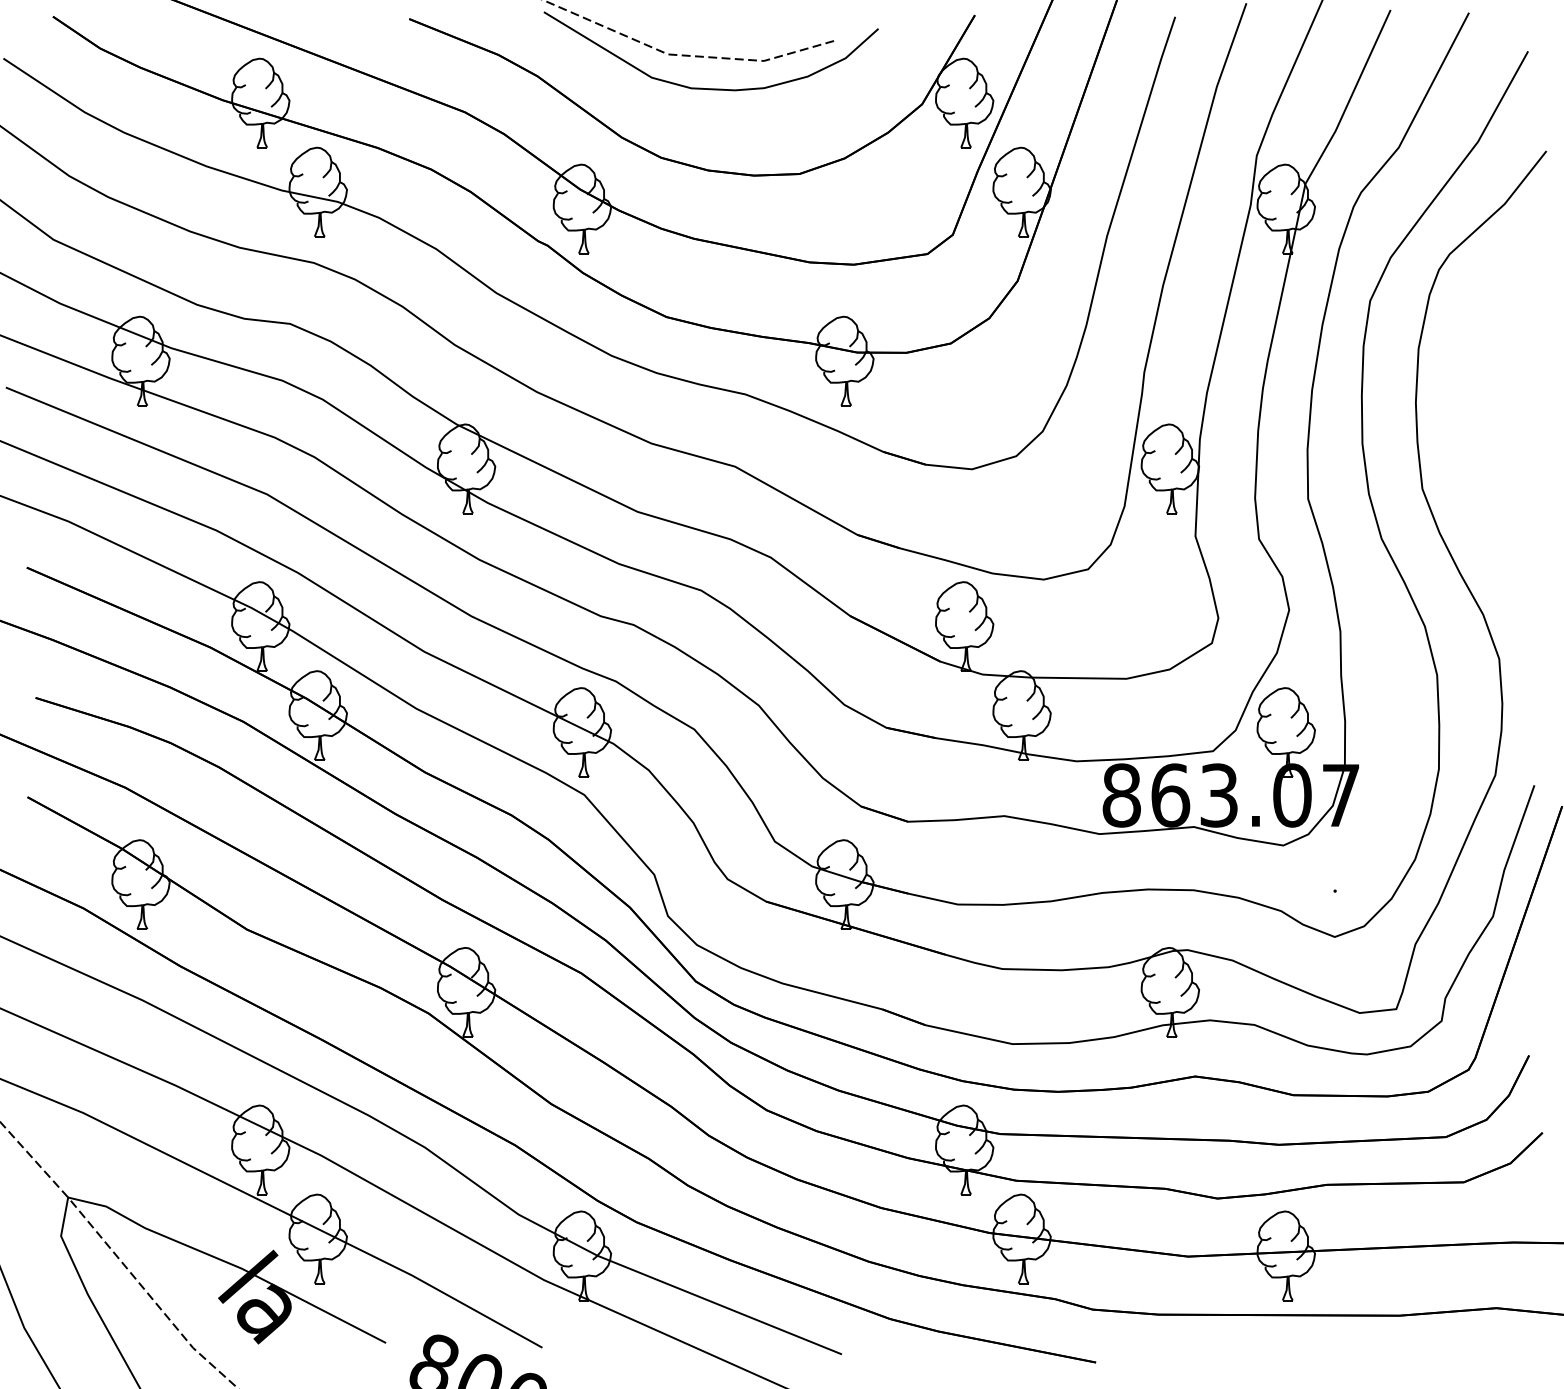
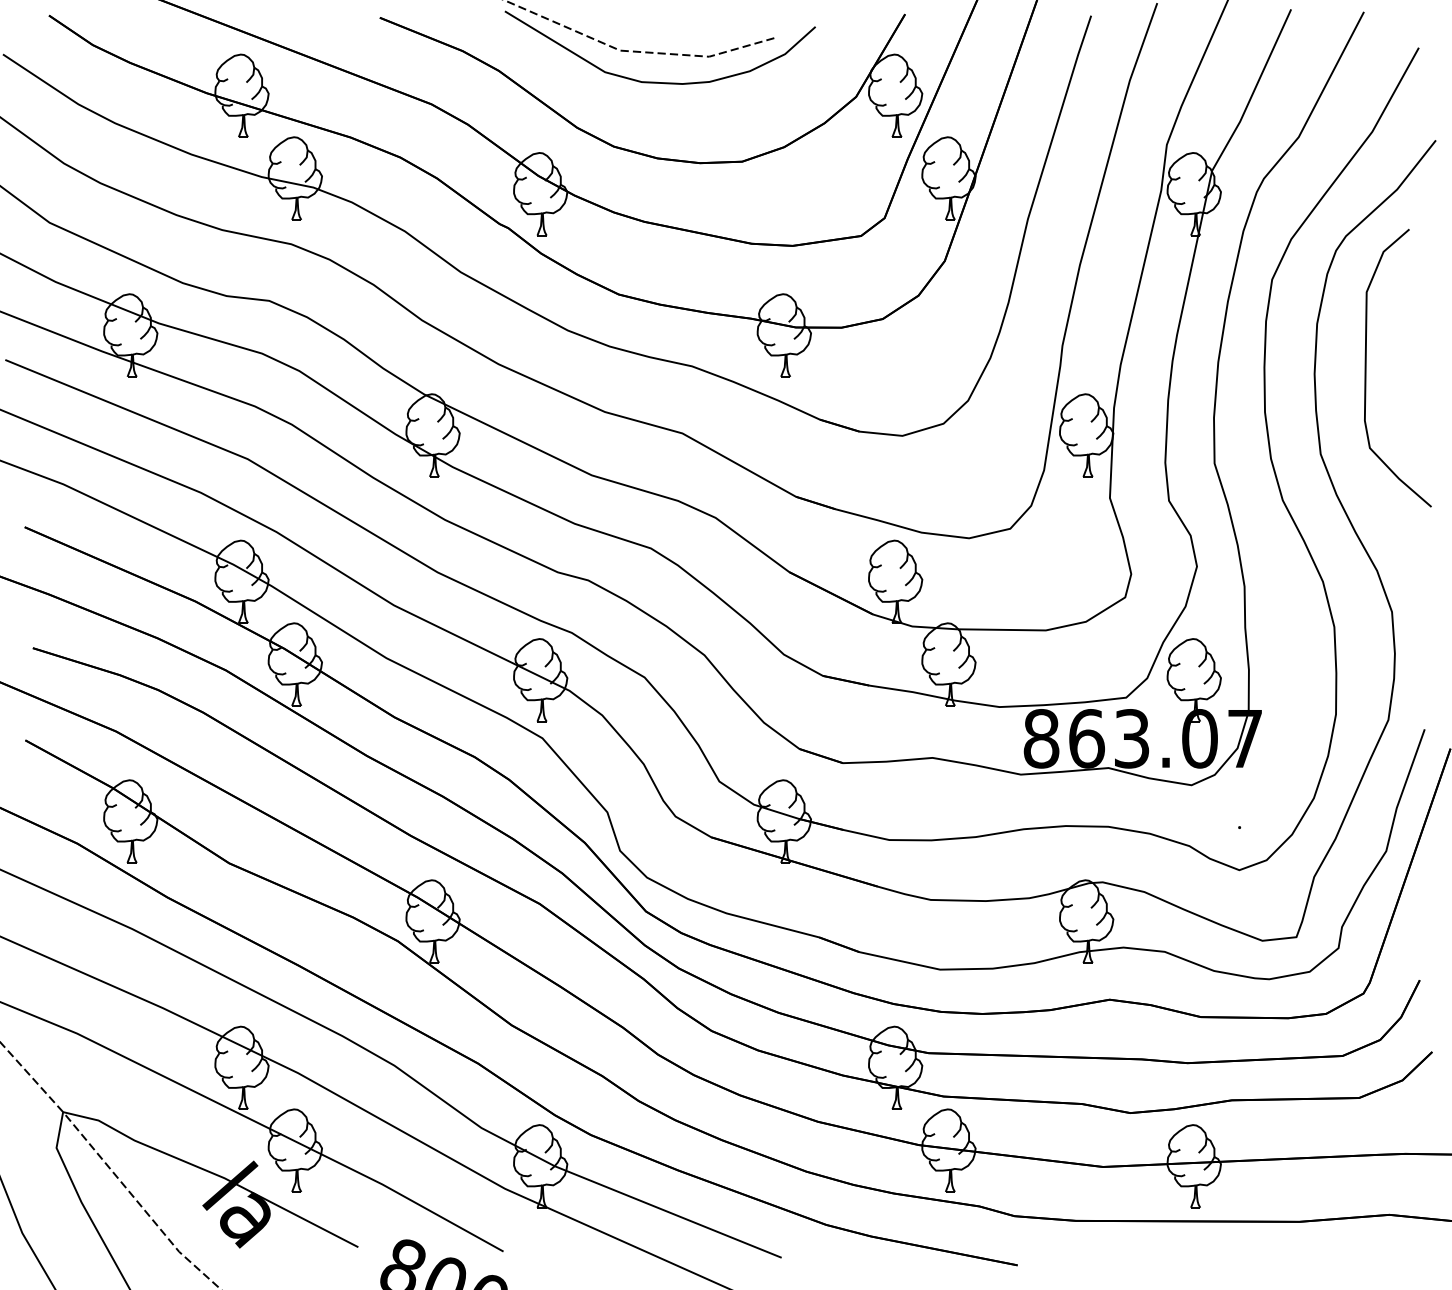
curve: (1471, 396) -> (1366, 368), added

